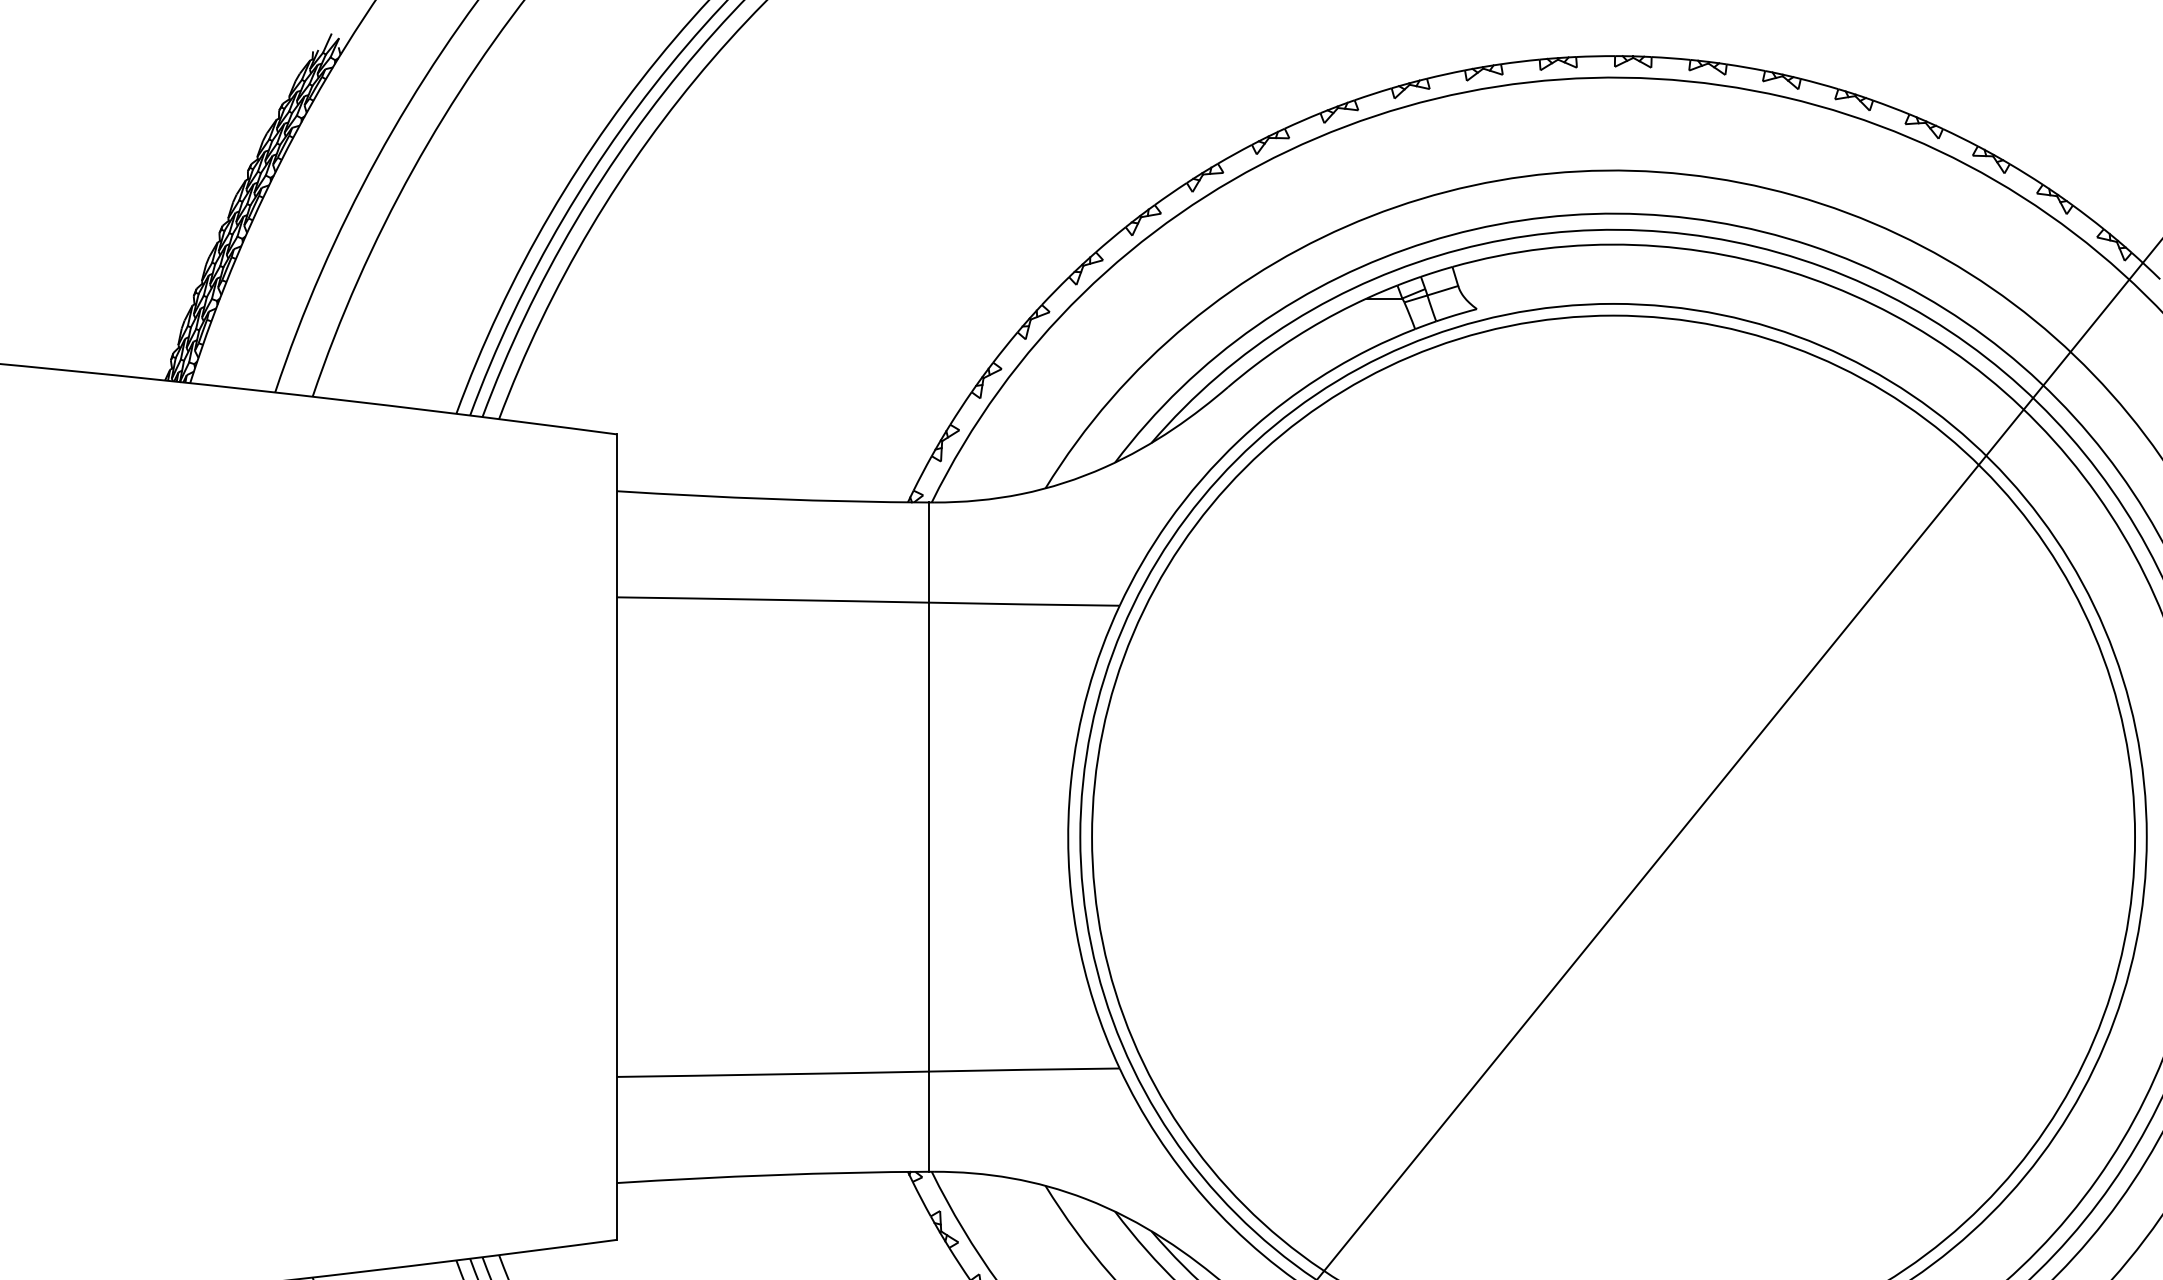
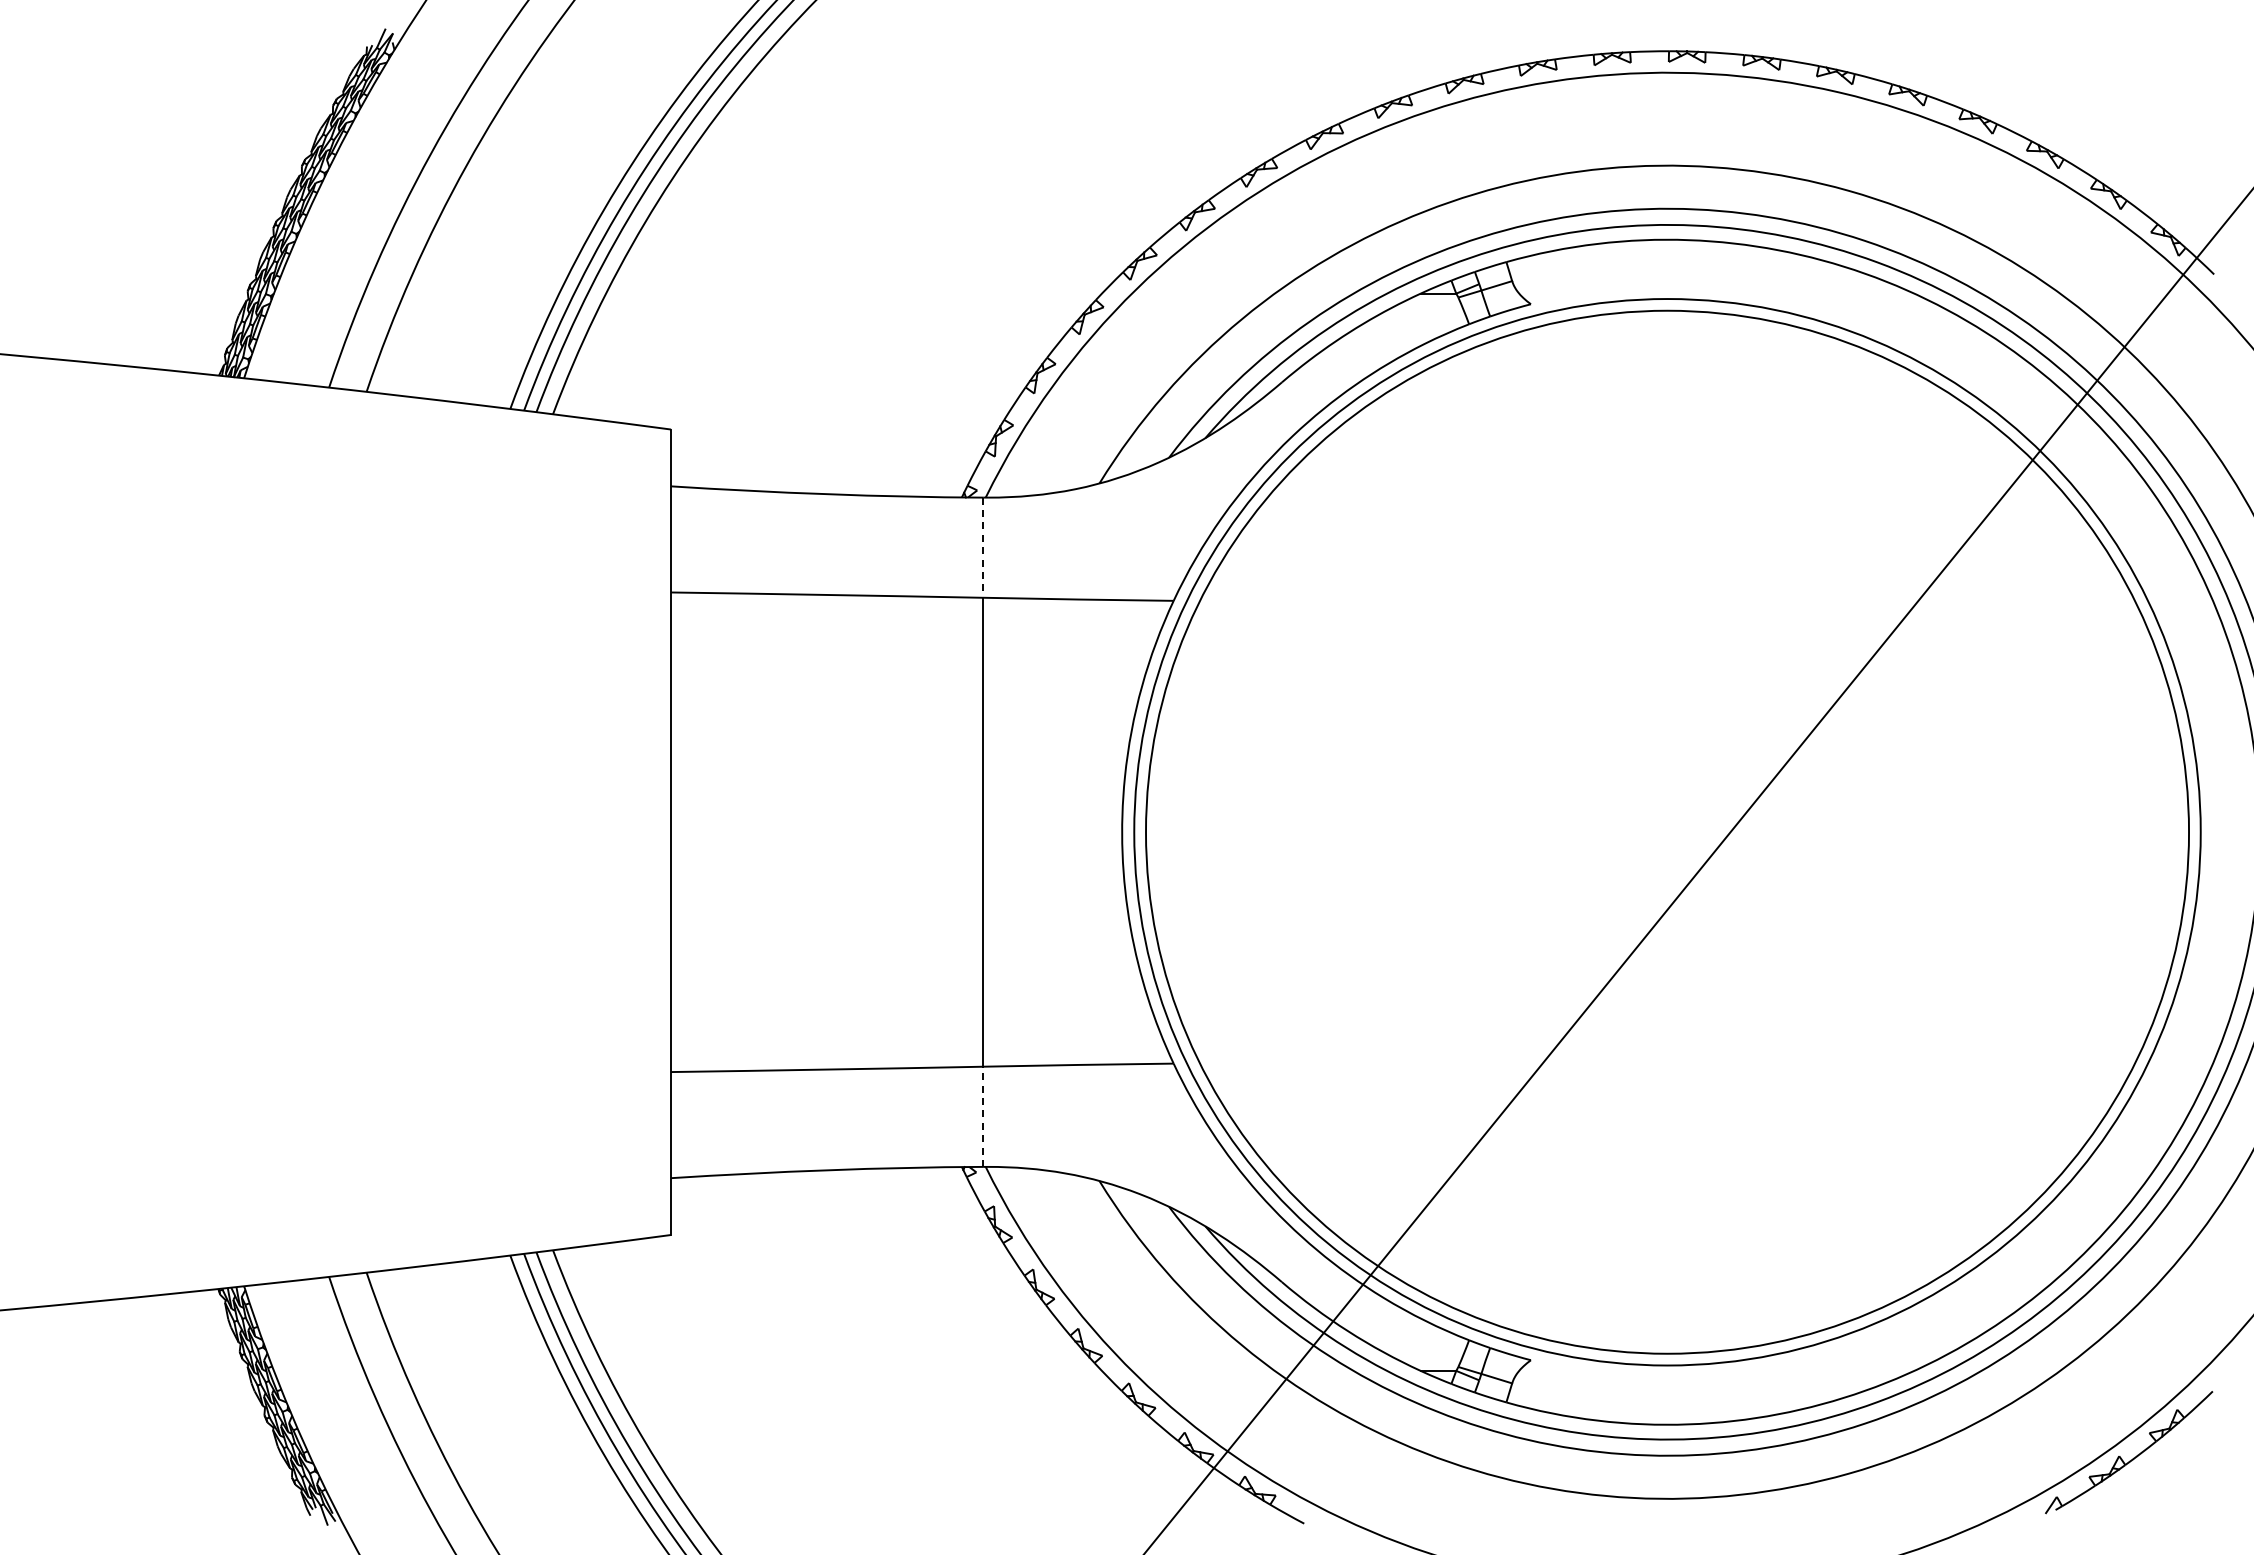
line: (929, 553) -> (983, 548), solid -> dashed
line: (929, 1121) -> (983, 1116), solid -> dashed

